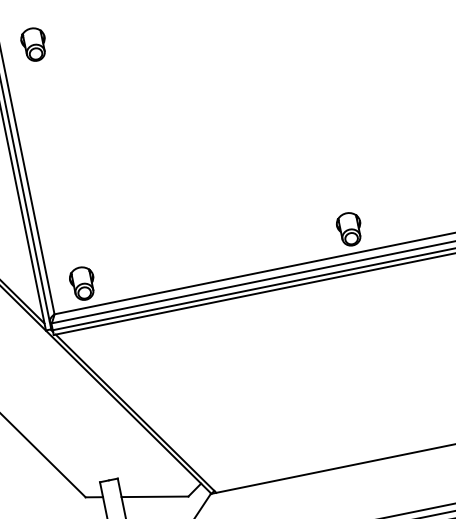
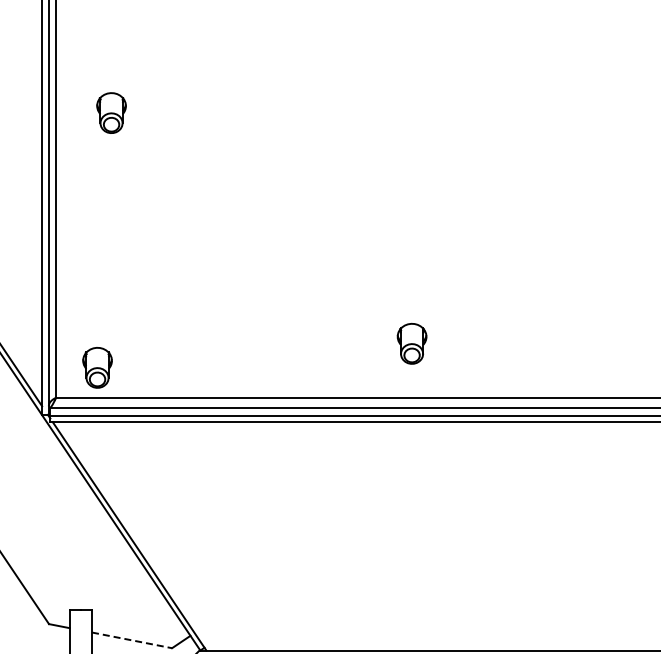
part: (34, 44) -> (111, 112), moved
part: (349, 229) -> (411, 343), moved
line: (155, 496) -> (132, 640), solid -> dashed

